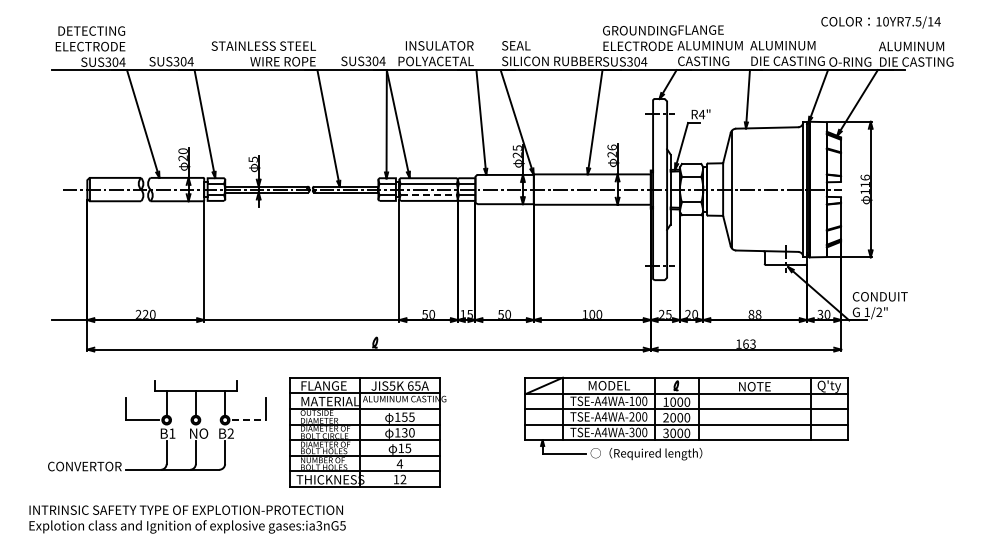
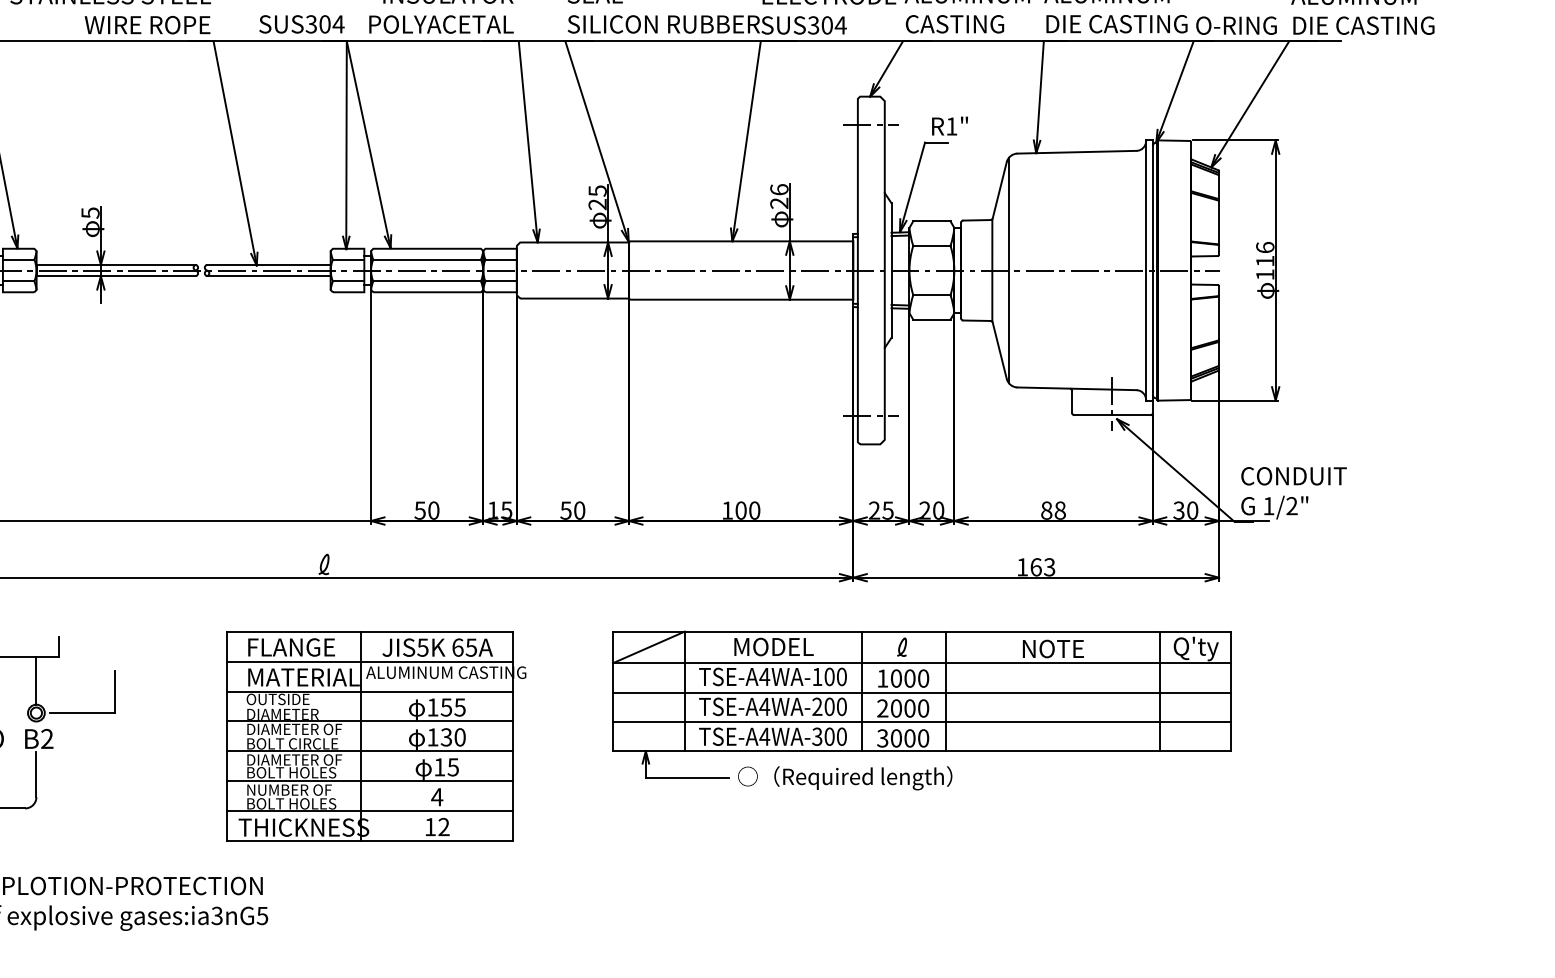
text: (701, 114) -> (950, 126), R4" -> R1"
line: (429, 195) -> (428, 281), dashed -> solid
line: (249, 420) -> (83, 713), dashed -> solid
part: (367, 432) -> (374, 736), moved

